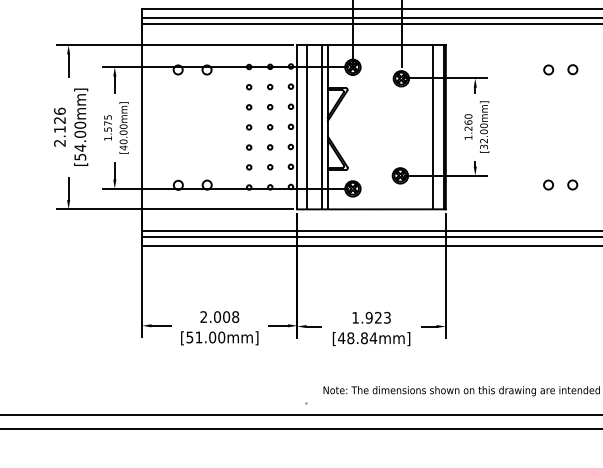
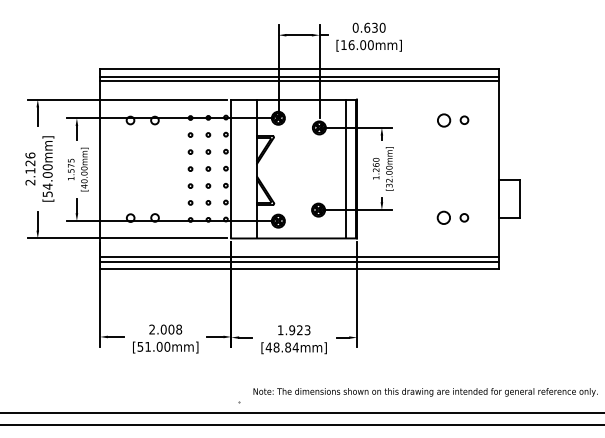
circle: (548, 69) -> (443, 120), size x1.6
line: (306, 126) -> (239, 168), removed
line: (322, 126) -> (252, 168), removed
circle: (548, 184) -> (443, 217), size x1.6

